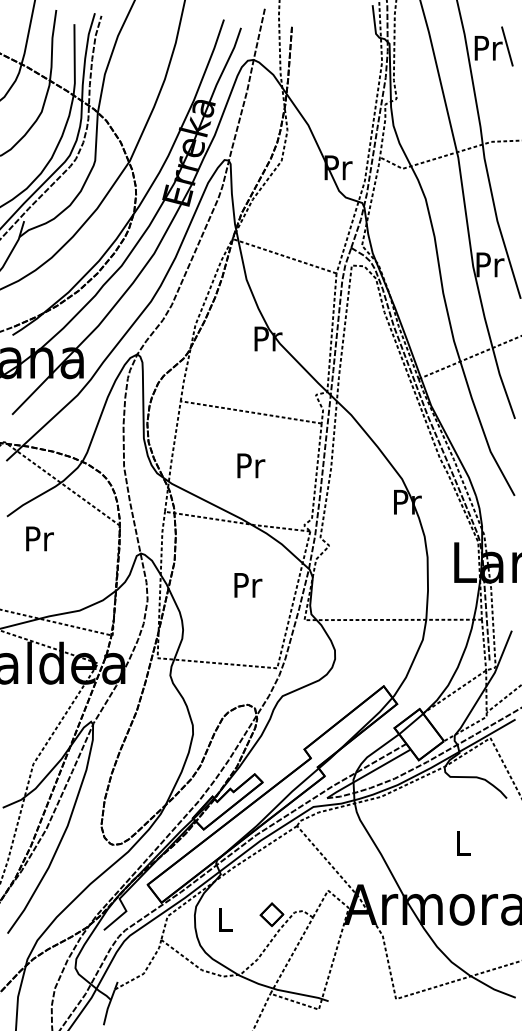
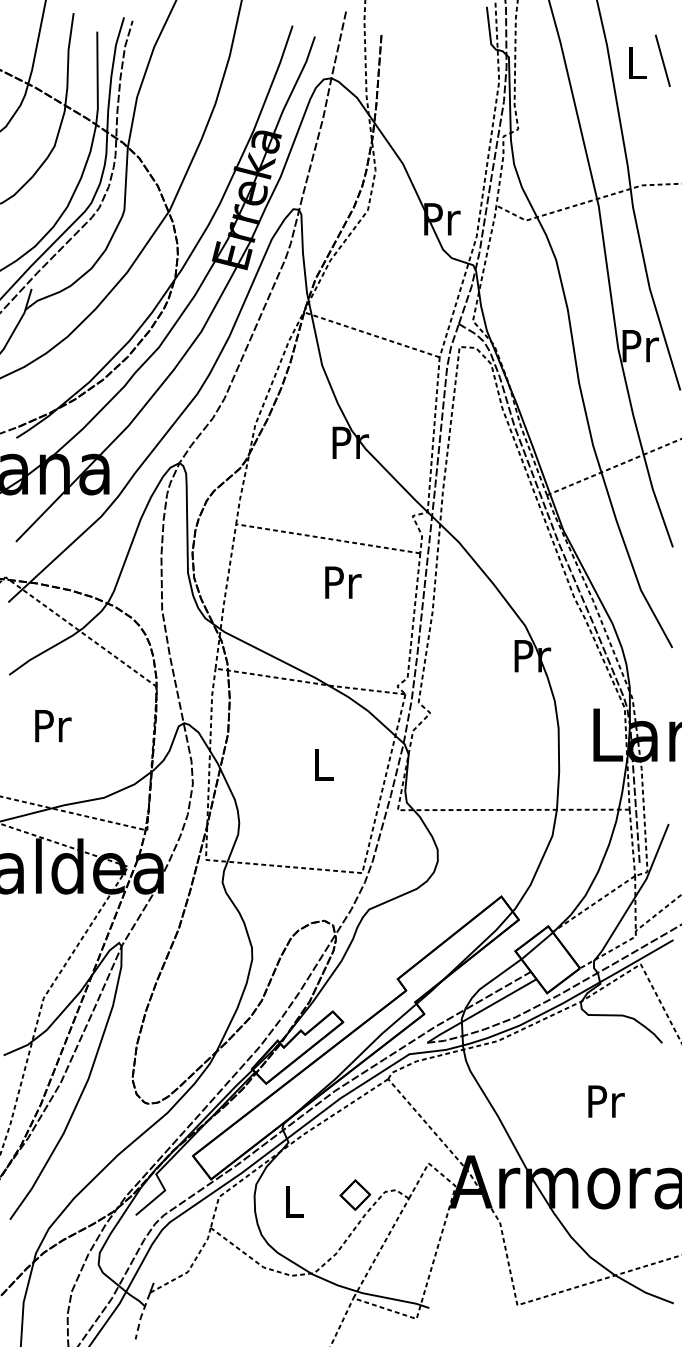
text: (488, 48) -> (638, 63), Pr -> L
text: (251, 465) -> (343, 582), moved
text: (40, 539) -> (53, 726), moved
text: (248, 585) -> (324, 764), Pr -> L
text: (464, 843) -> (606, 1101), L -> Pr
line: (108, 1008) -> (141, 1317), solid -> dashed

